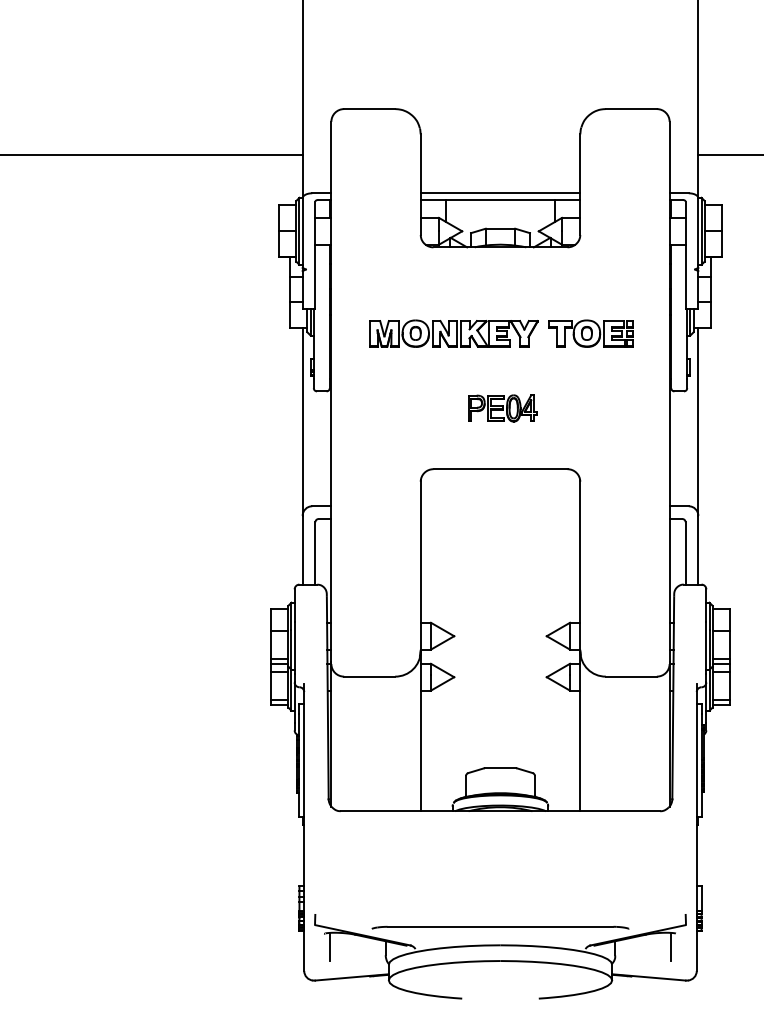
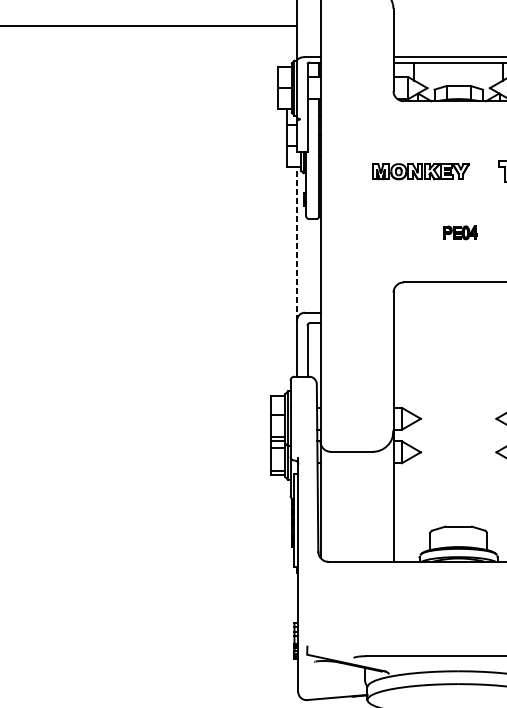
part: (453, 333) -> (420, 171), size x0.7
part: (502, 408) -> (460, 232), size x0.6
line: (302, 421) -> (296, 243), solid -> dashed
line: (329, 946) -> (319, 672), removed

